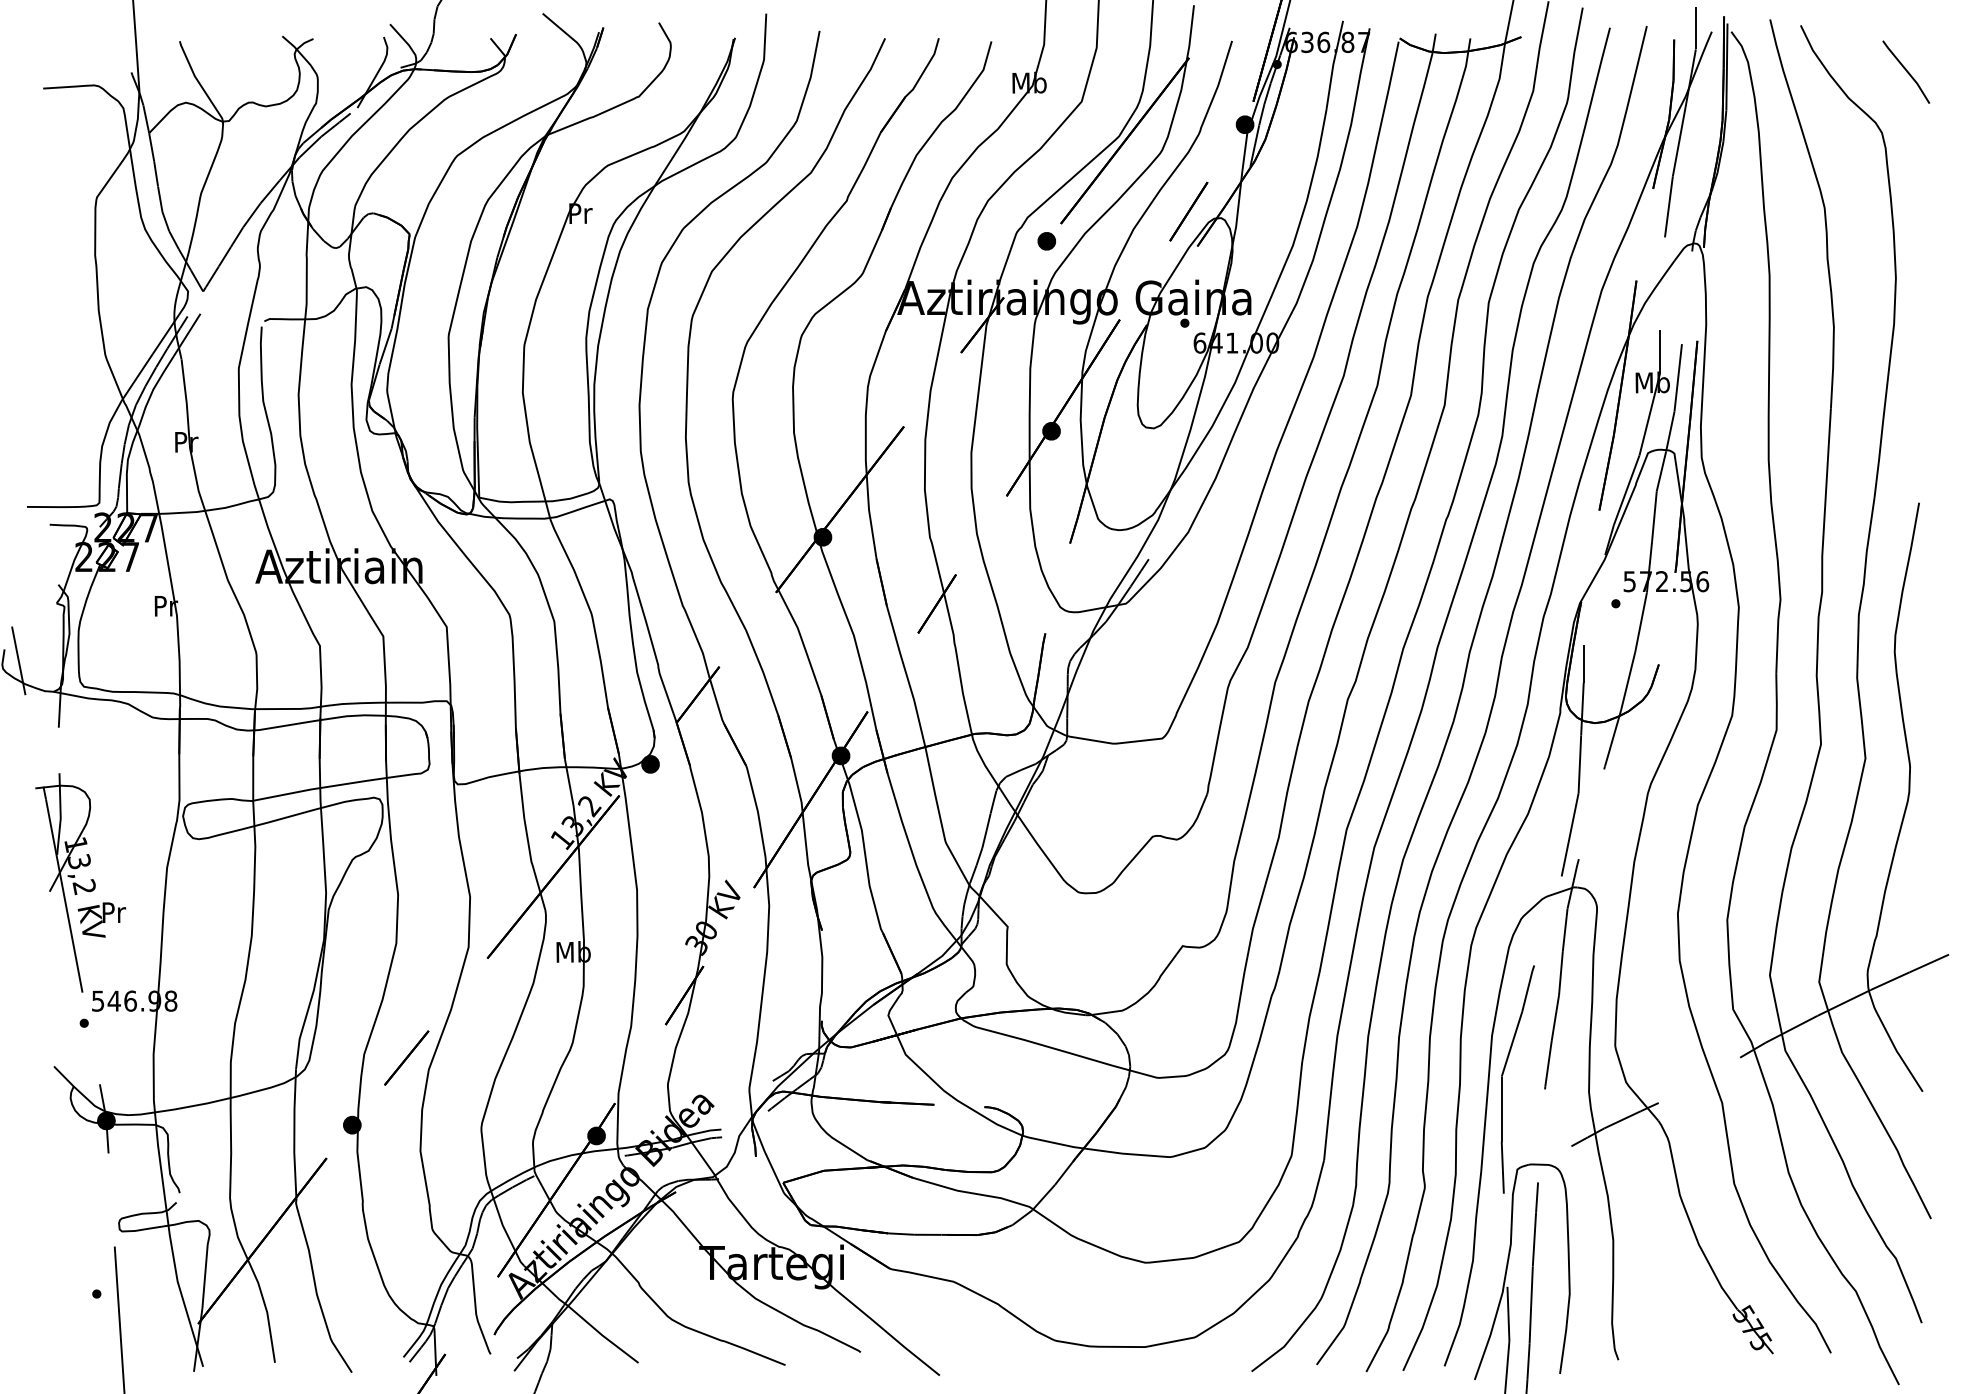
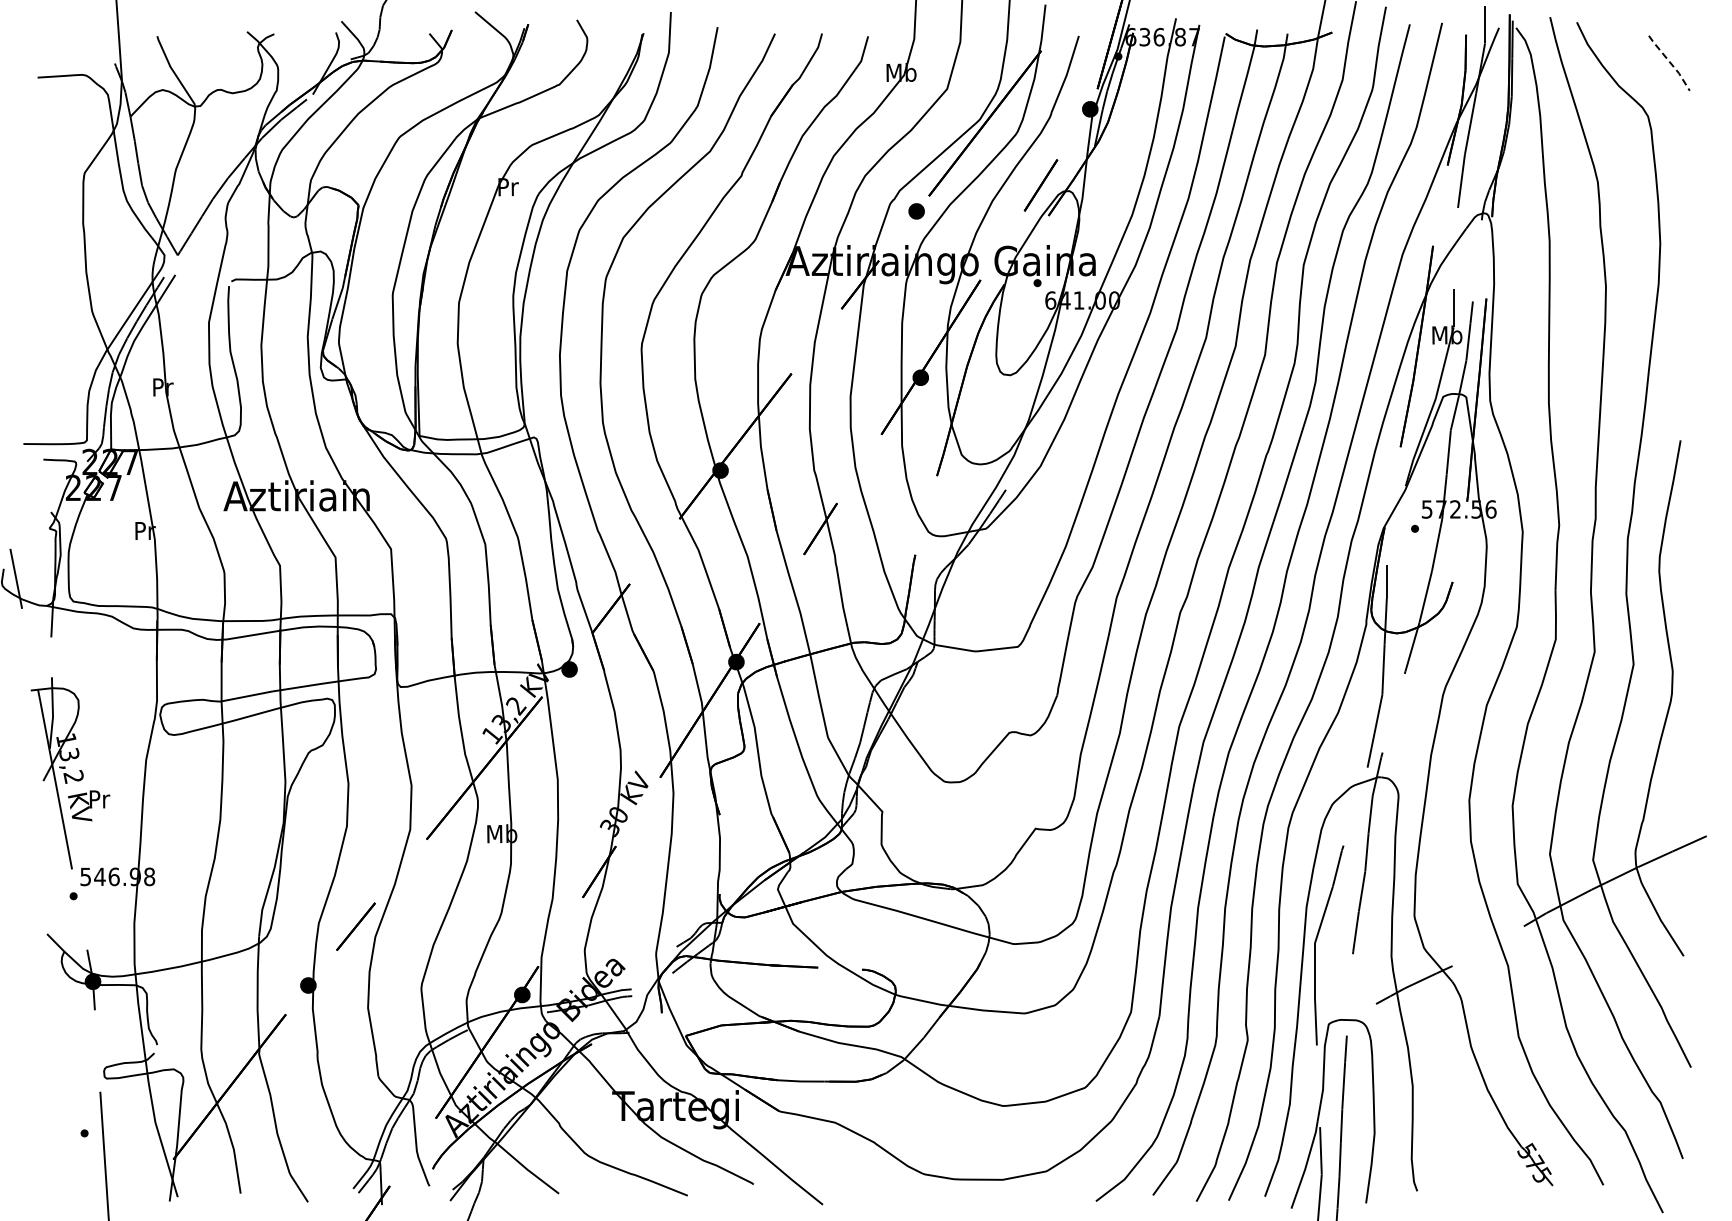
line: (1907, 71) -> (1670, 62), solid -> dashed

